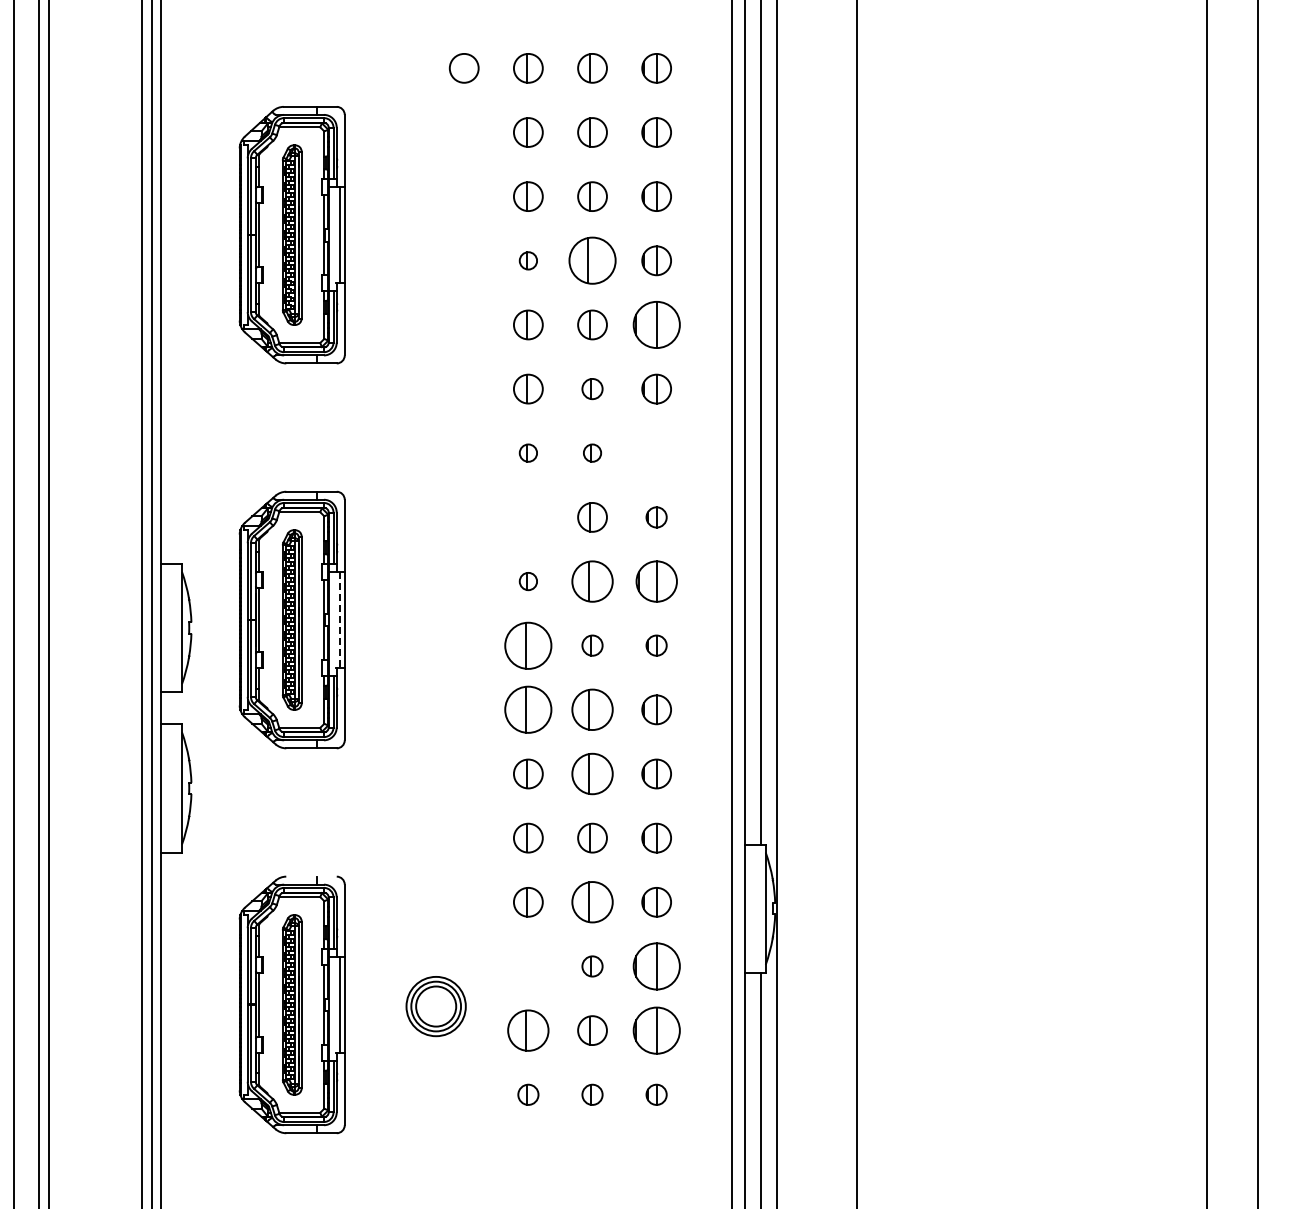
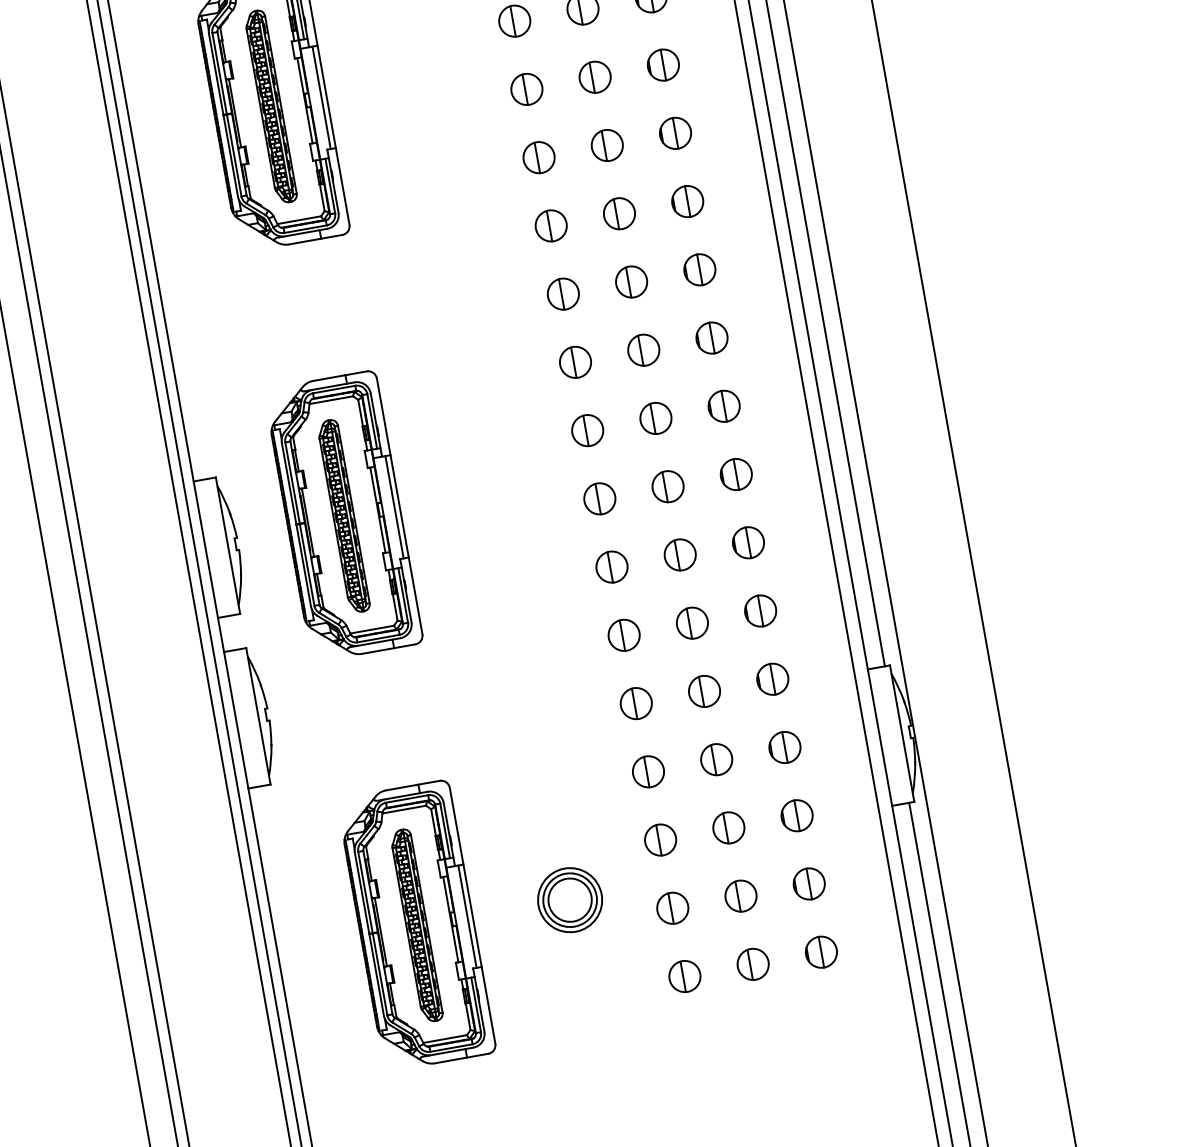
part: (528, 260) -> (526, 89), size x1.67
part: (592, 260) -> (595, 76), size x0.62
part: (656, 324) -> (675, 132), size x0.62
part: (592, 388) -> (619, 213), size x1.43
part: (528, 452) -> (563, 293), size x1.67
part: (592, 452) -> (631, 281), size x1.67
part: (656, 452) -> (699, 269), added
part: (528, 517) -> (575, 362), added
part: (656, 517) -> (711, 338), size x1.43
part: (528, 581) -> (587, 430), size x1.67
part: (592, 581) -> (655, 418), size x0.71
part: (656, 581) -> (723, 406), size x0.71
line: (339, 620) -> (394, 507), dashed -> solid
part: (528, 645) -> (599, 498), size x0.62
part: (592, 645) -> (668, 486), size x1.43
part: (656, 645) -> (736, 474), size x1.43
part: (528, 709) -> (612, 566), size x0.62
part: (592, 709) -> (680, 554), size x0.71
part: (592, 773) -> (692, 622), size x0.71
line: (311, 876) -> (412, 785), added
part: (592, 902) -> (716, 759), size x0.71
part: (528, 966) -> (660, 840), added
part: (592, 966) -> (728, 827), size x1.43
part: (656, 966) -> (796, 815), size x0.62
part: (528, 1030) -> (672, 908), size x0.71
part: (656, 1030) -> (809, 883), size x0.62
part: (528, 1094) -> (685, 976), size x1.43
part: (592, 1094) -> (753, 964), size x1.43
part: (656, 1094) -> (821, 951), size x1.43

